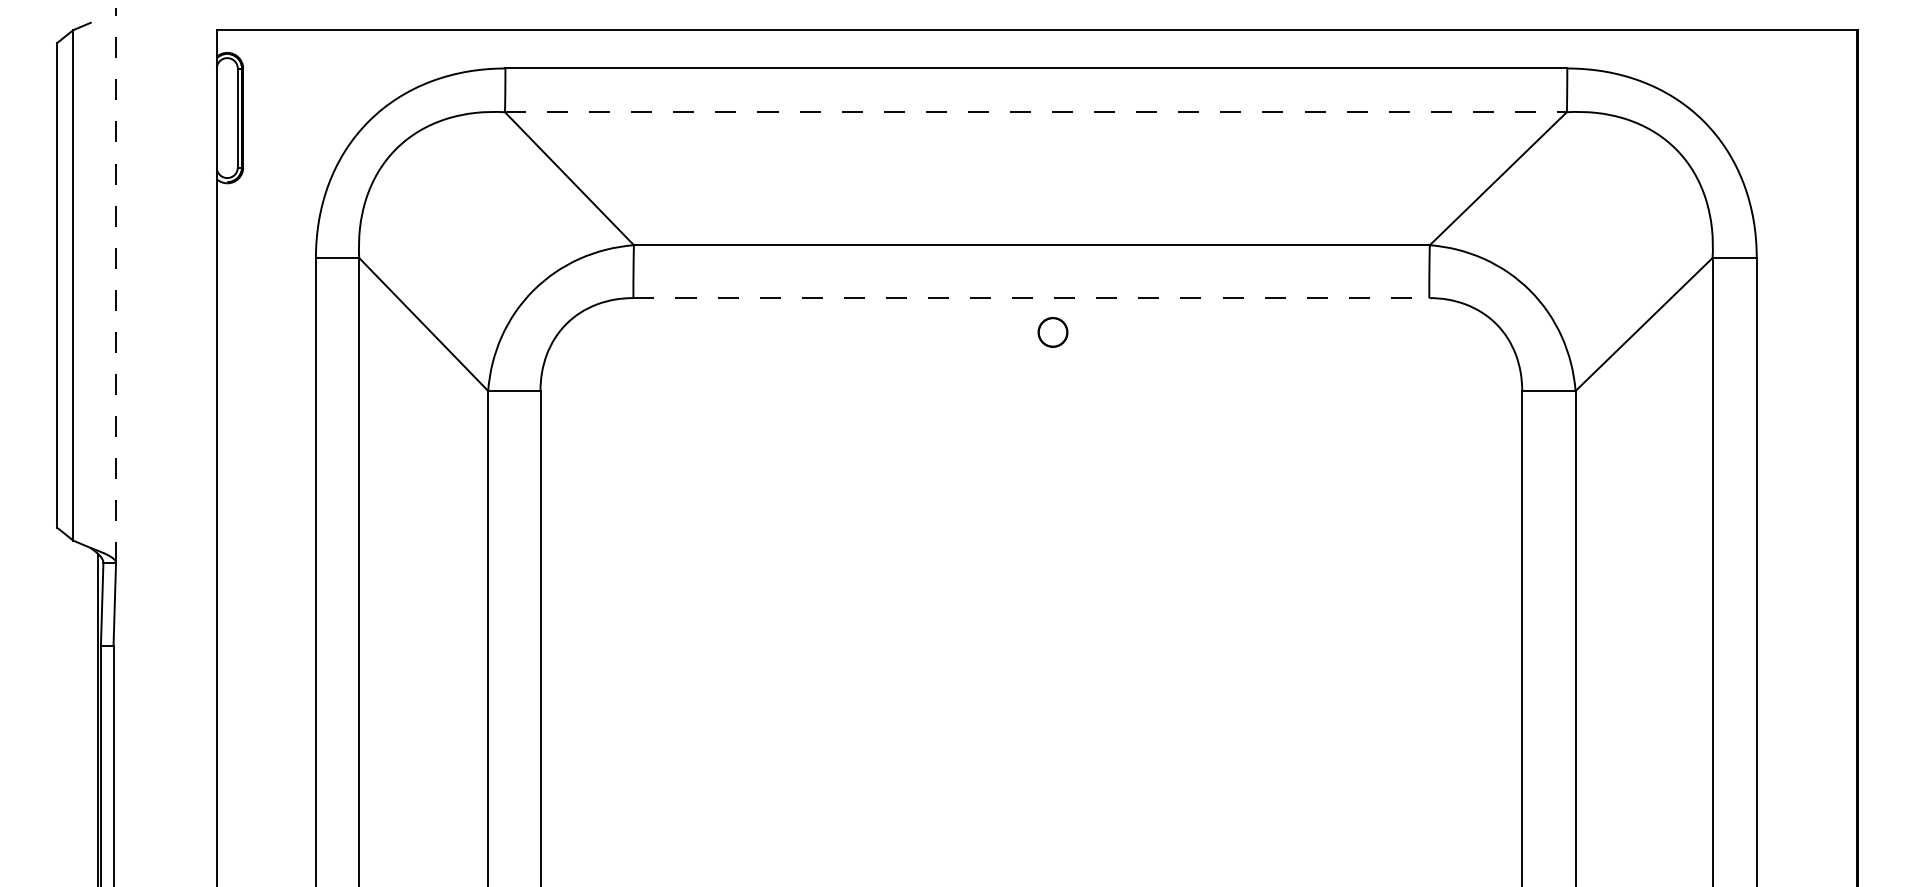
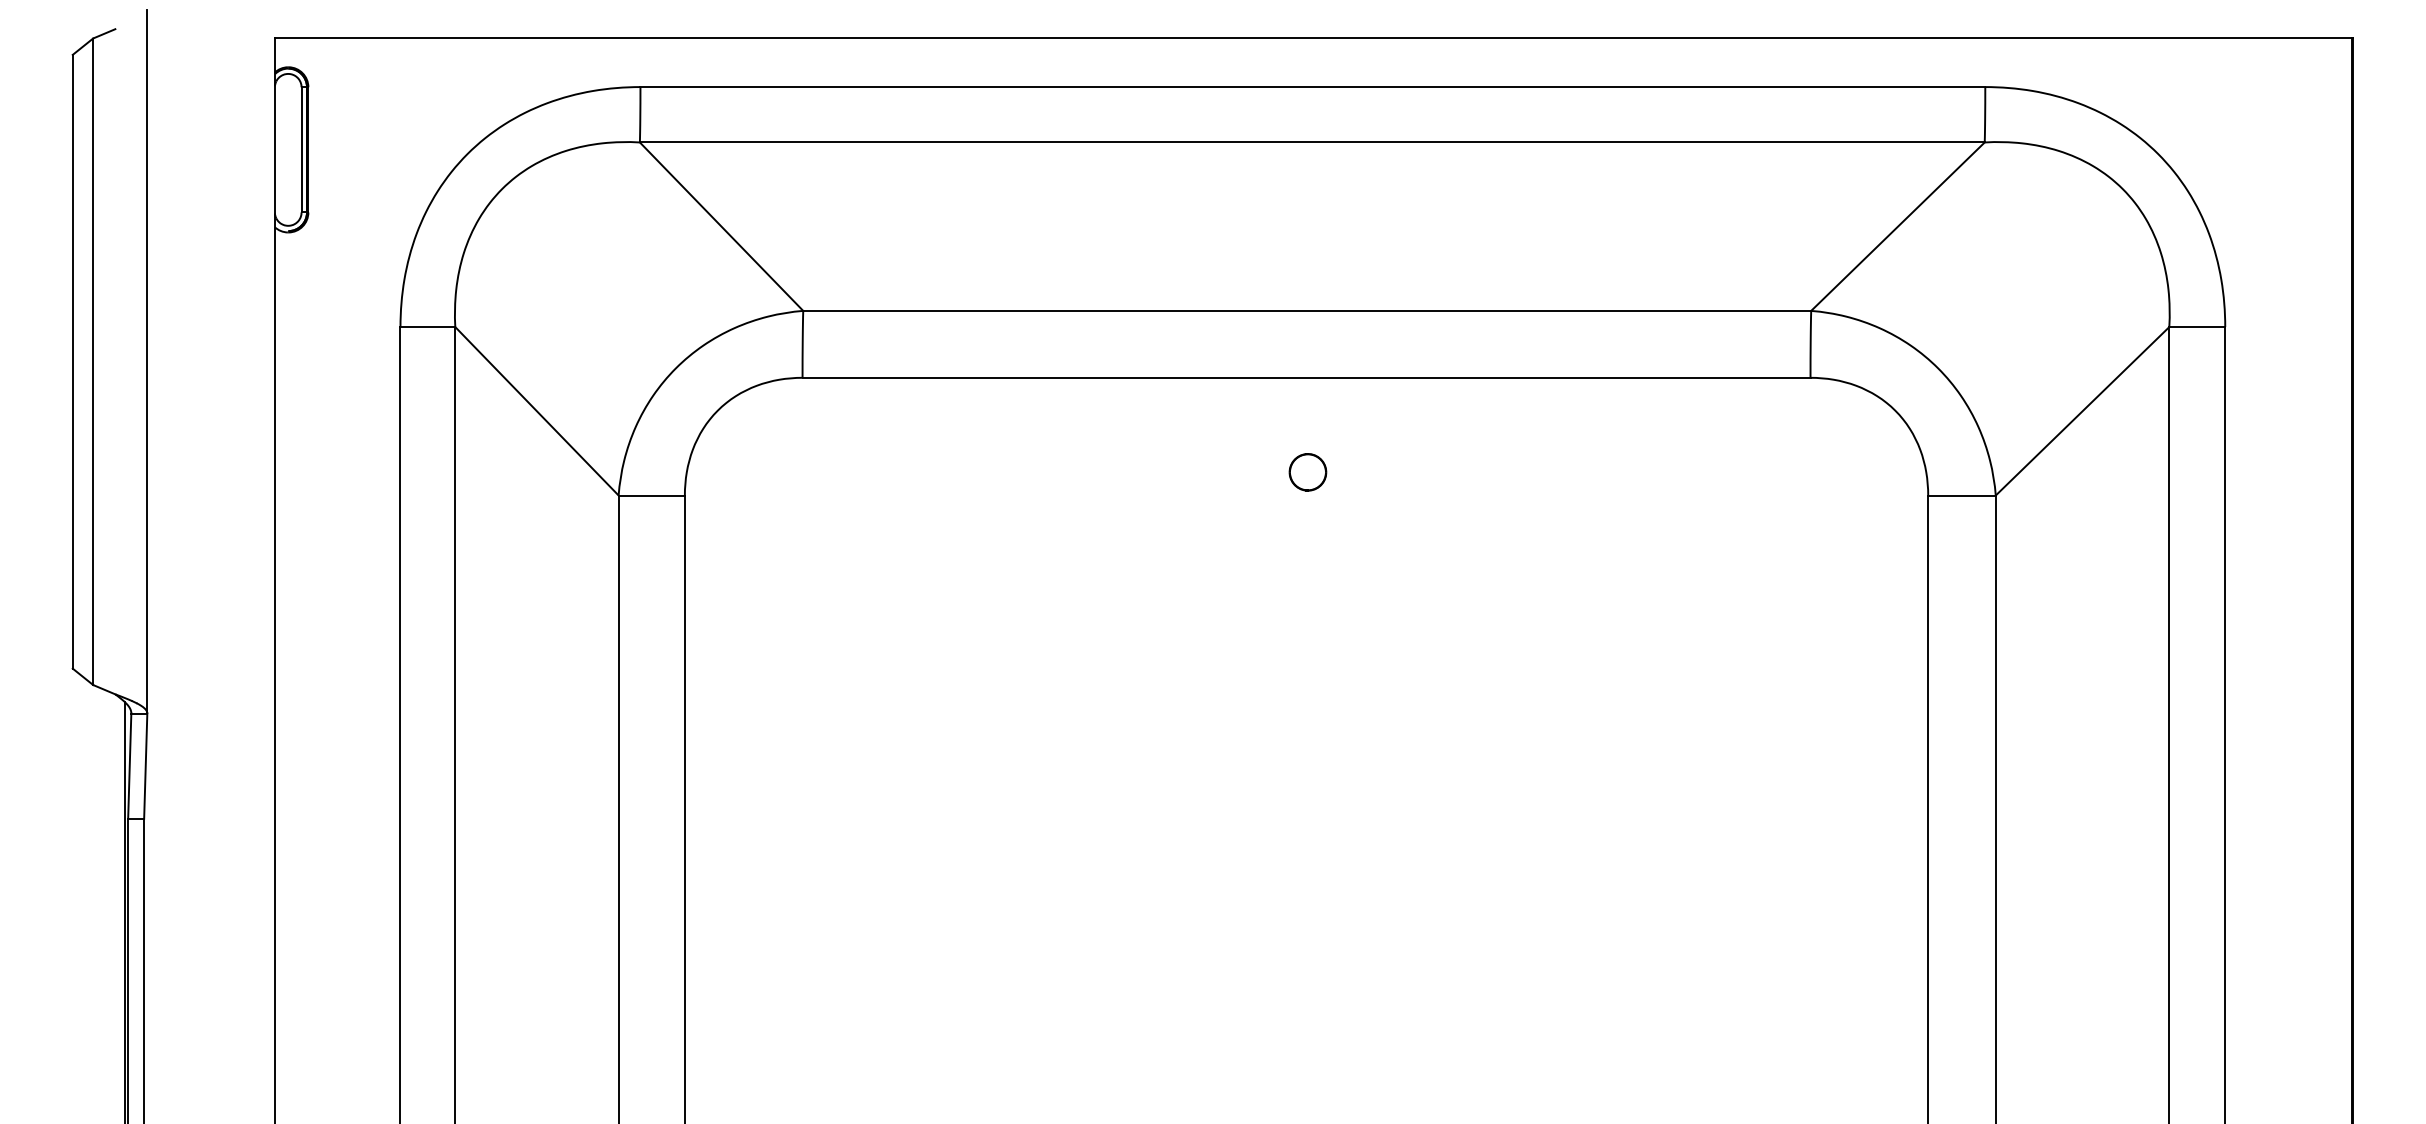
line: (1036, 112) -> (1312, 142), dashed -> solid
line: (116, 285) -> (147, 361), dashed -> solid
line: (1031, 297) -> (1306, 377), dashed -> solid
part: (1052, 332) -> (1307, 472), moved

